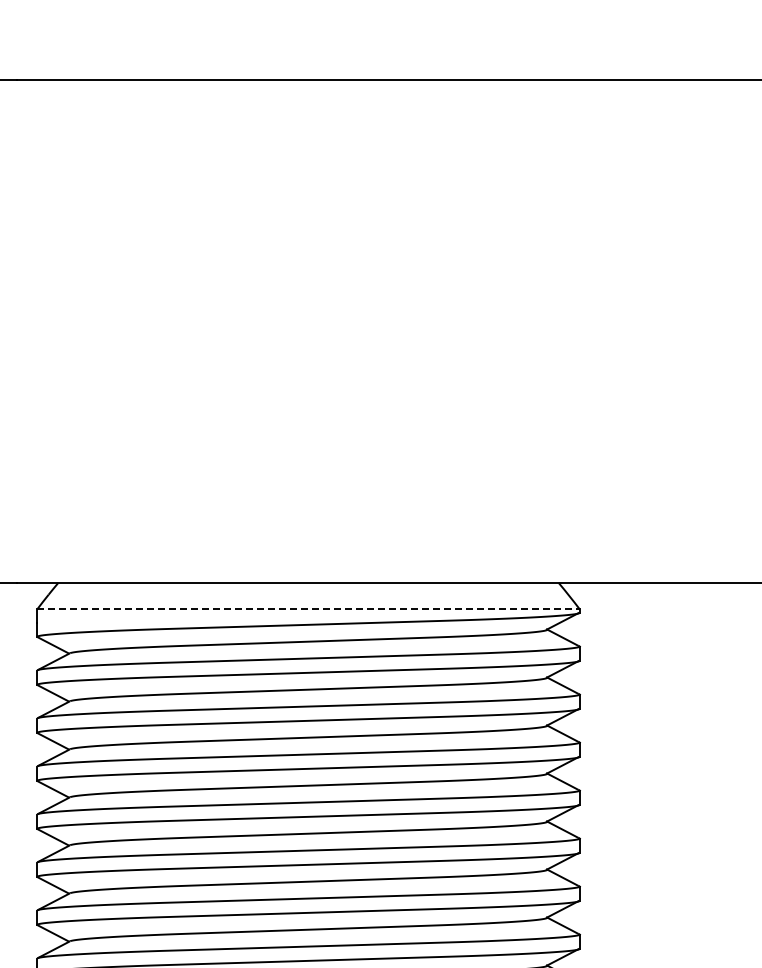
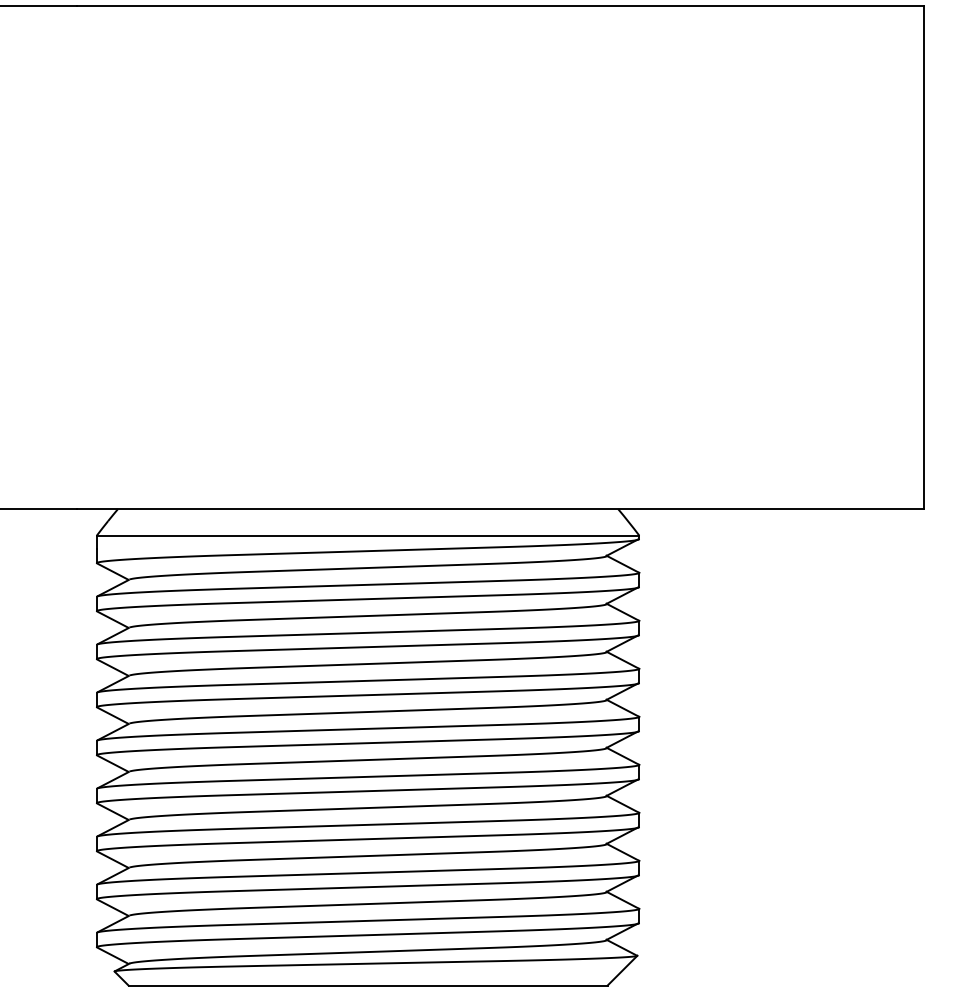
line: (308, 609) -> (368, 535), dashed -> solid

